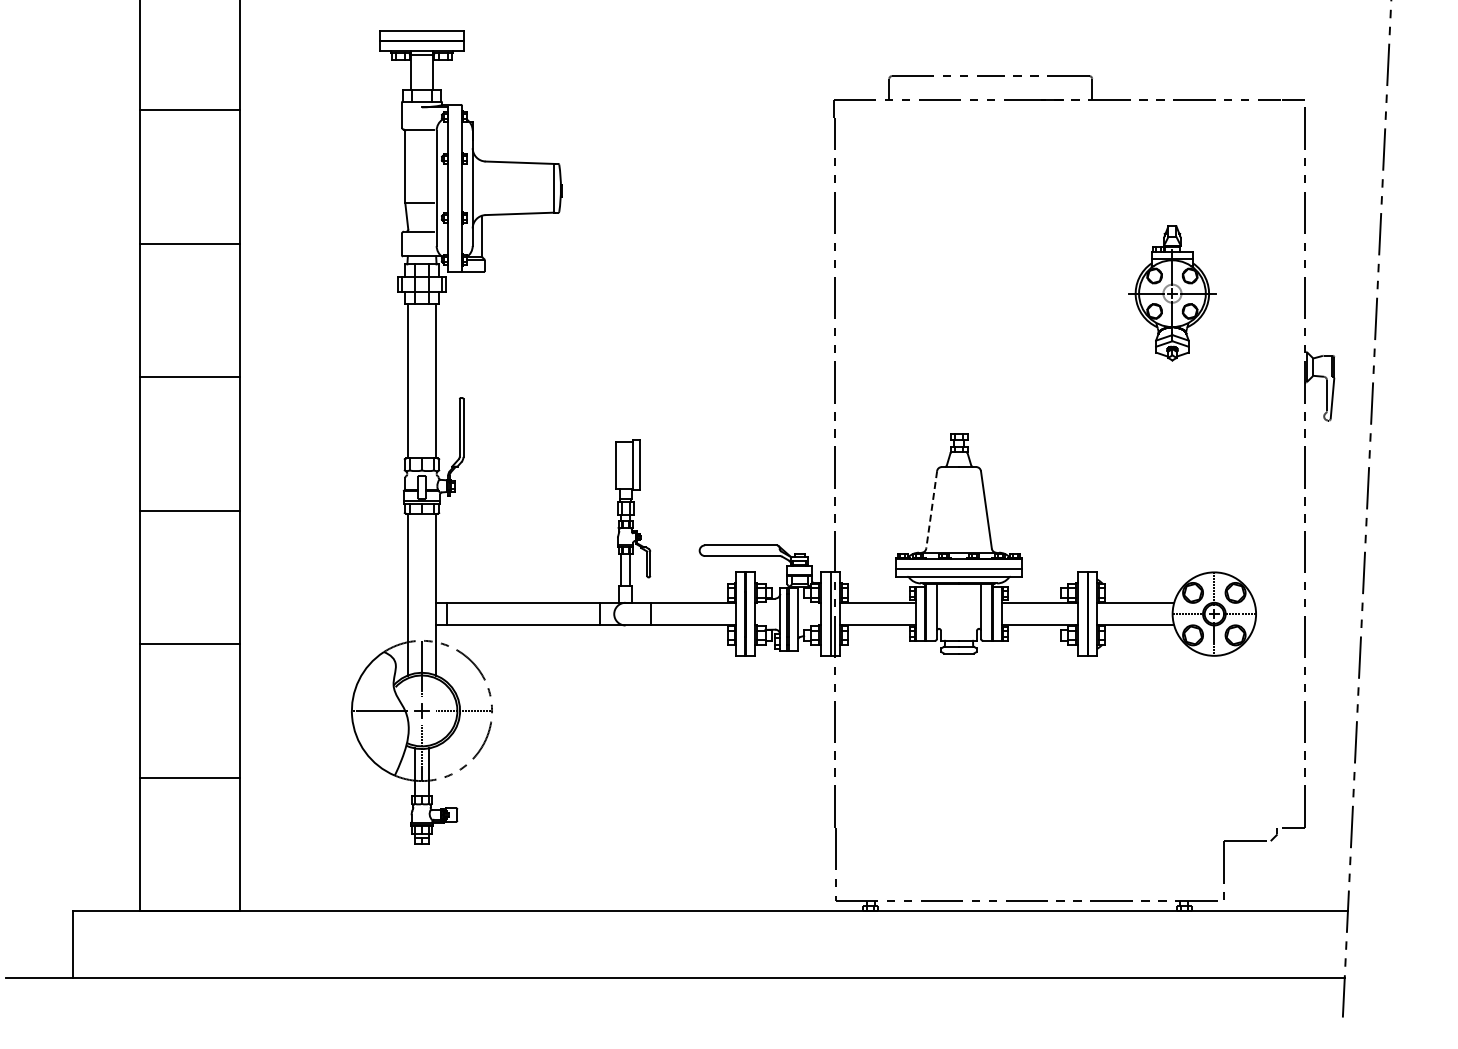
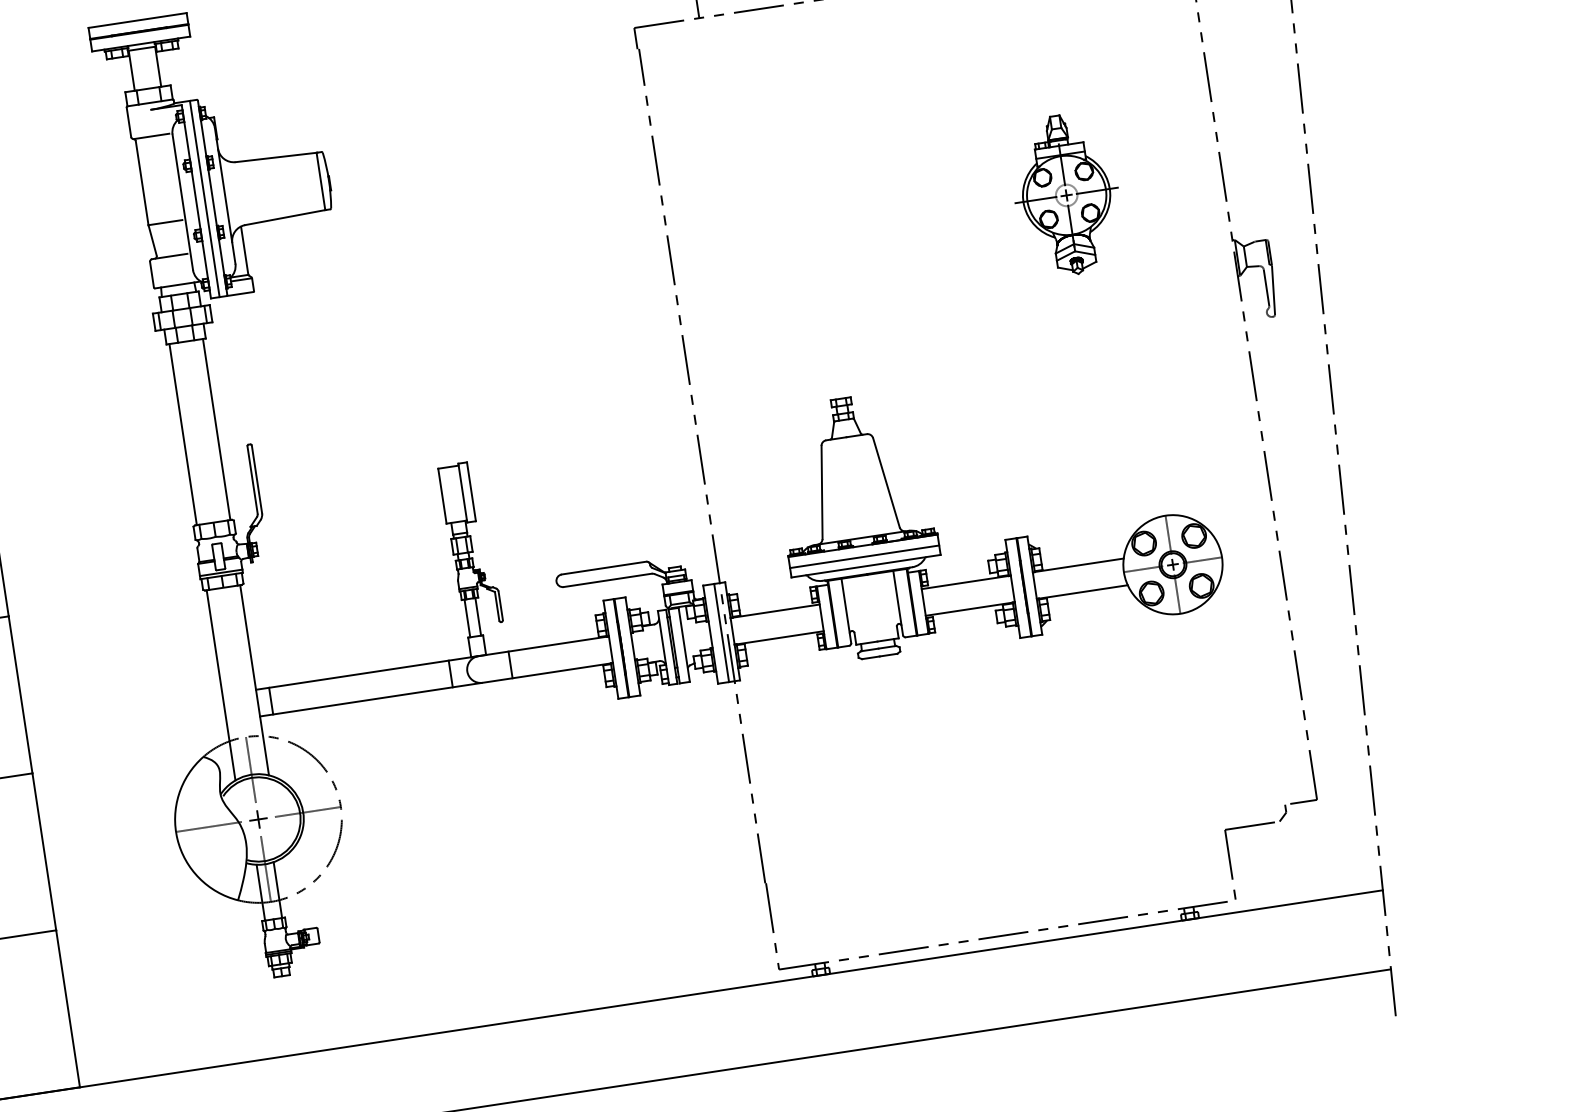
line: (455, 187) -> (204, 198), added
line: (931, 510) -> (821, 493), dashed -> solid

